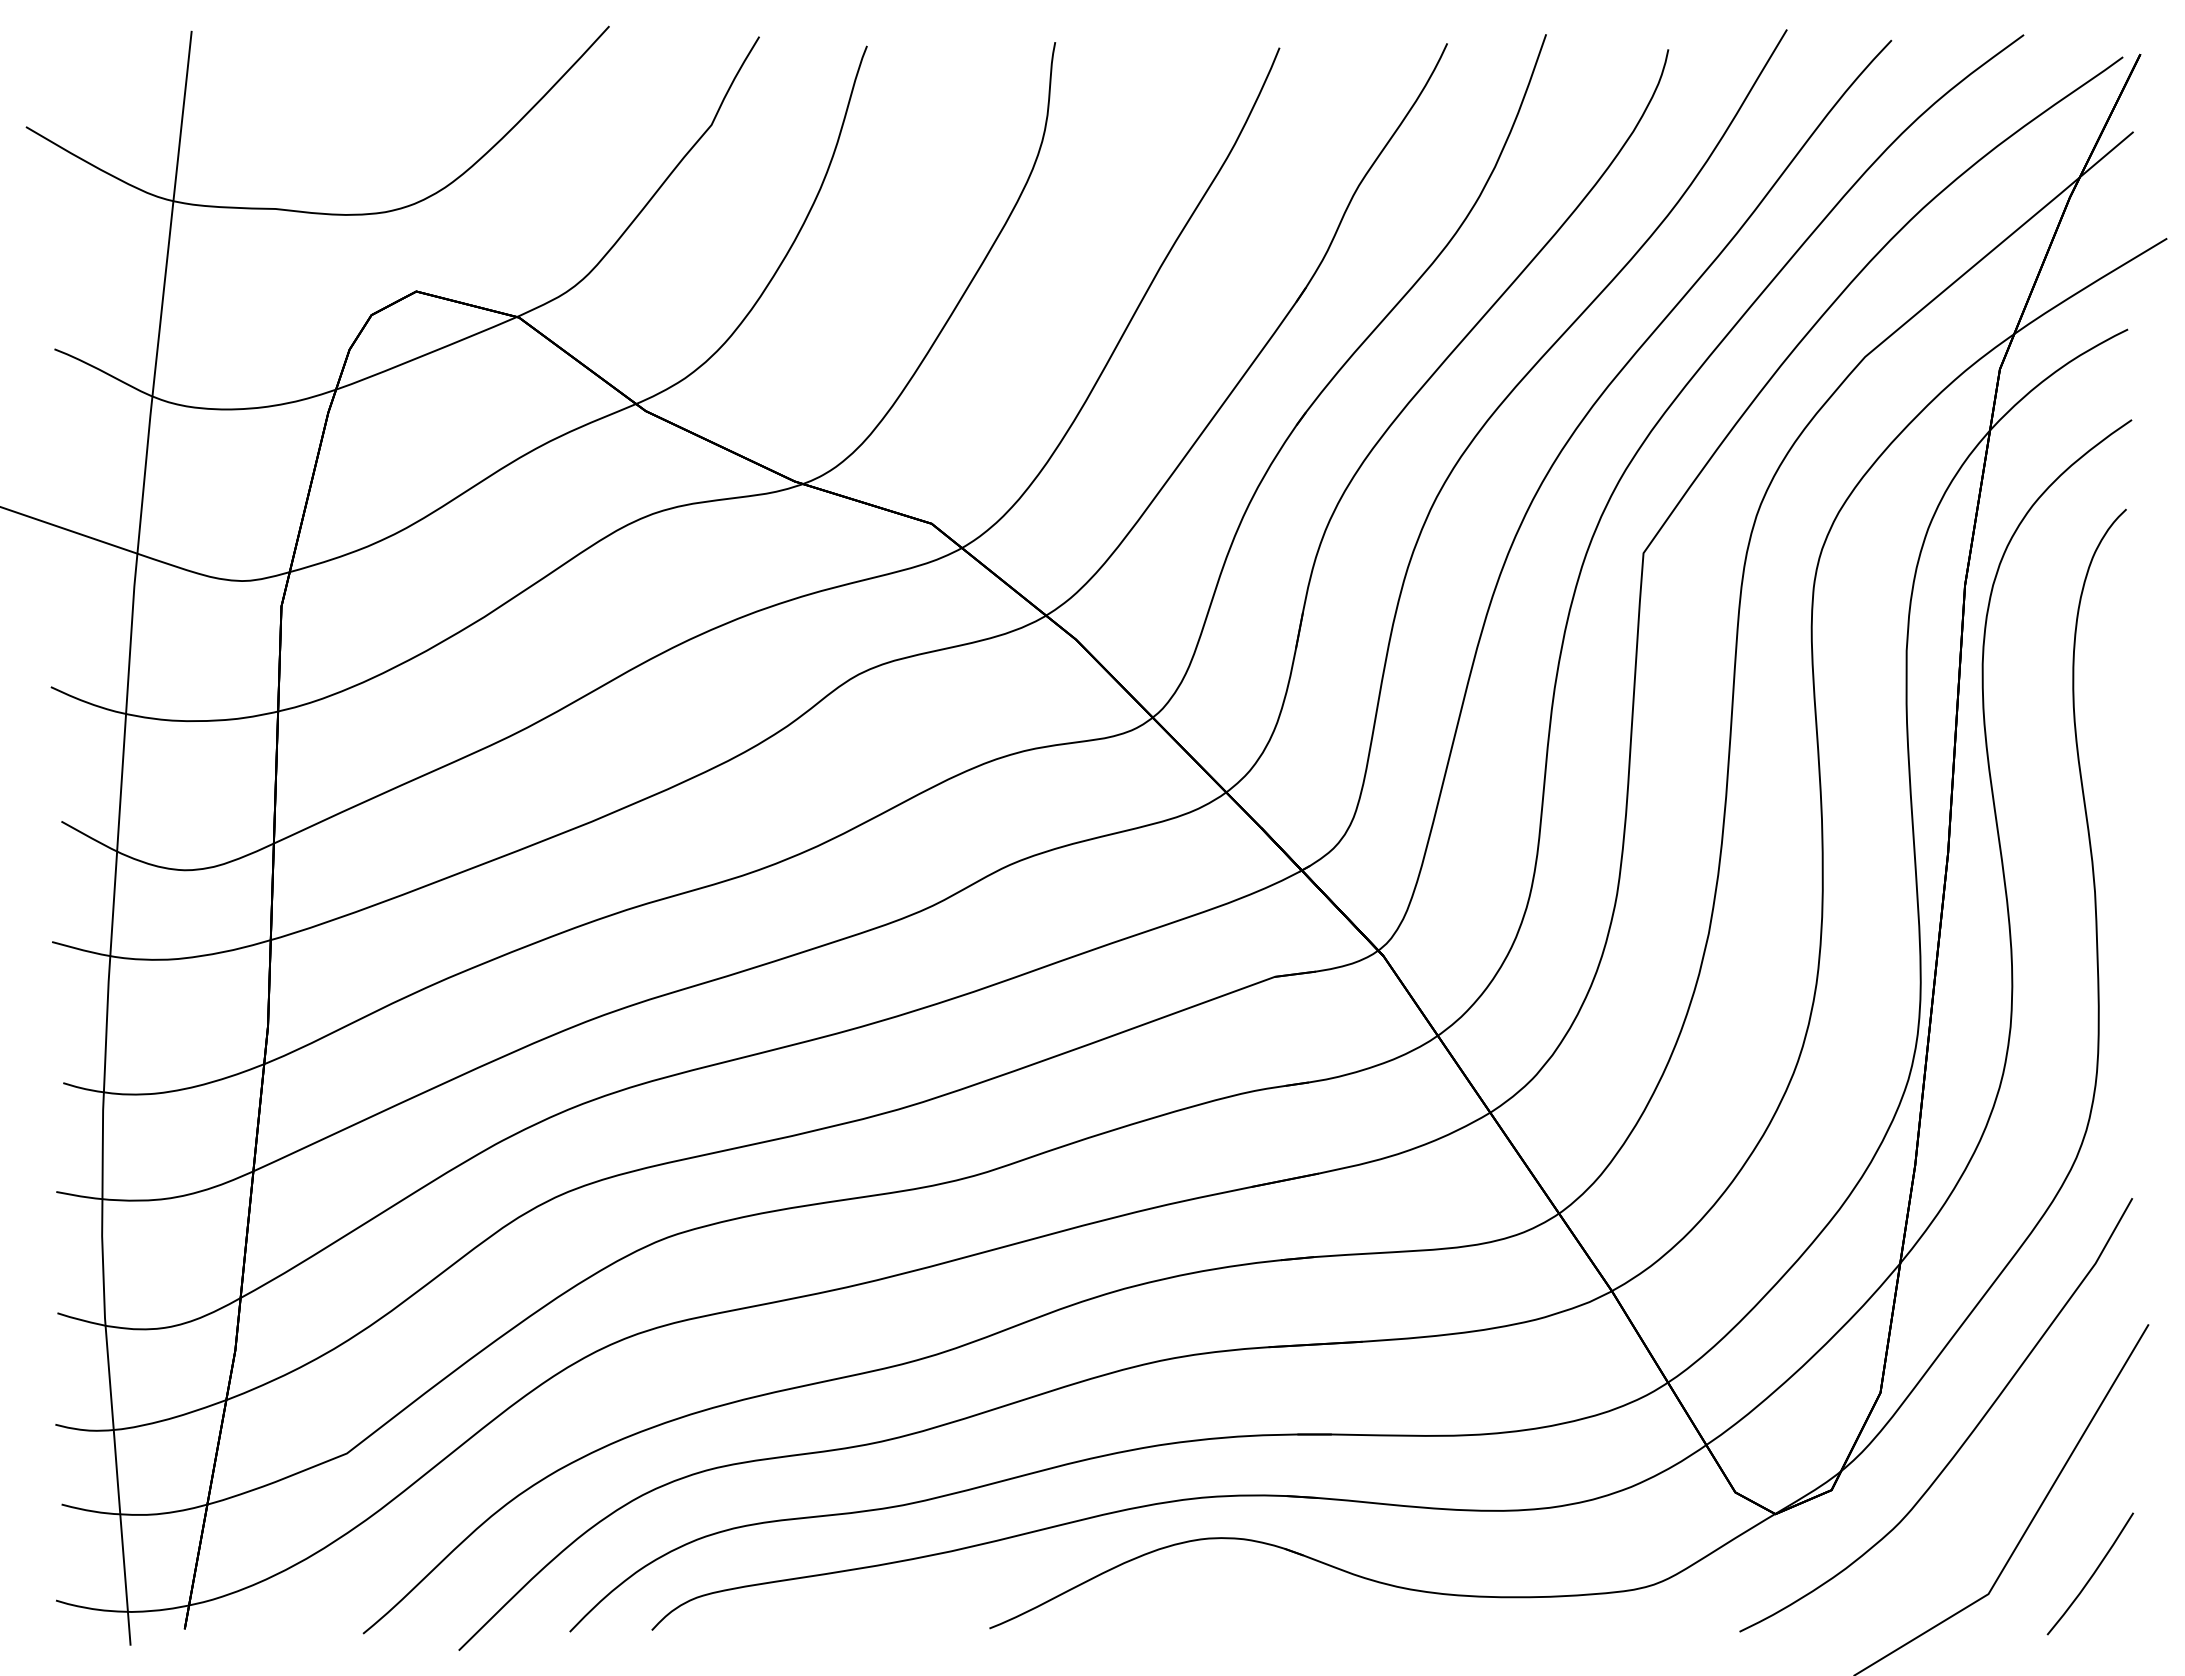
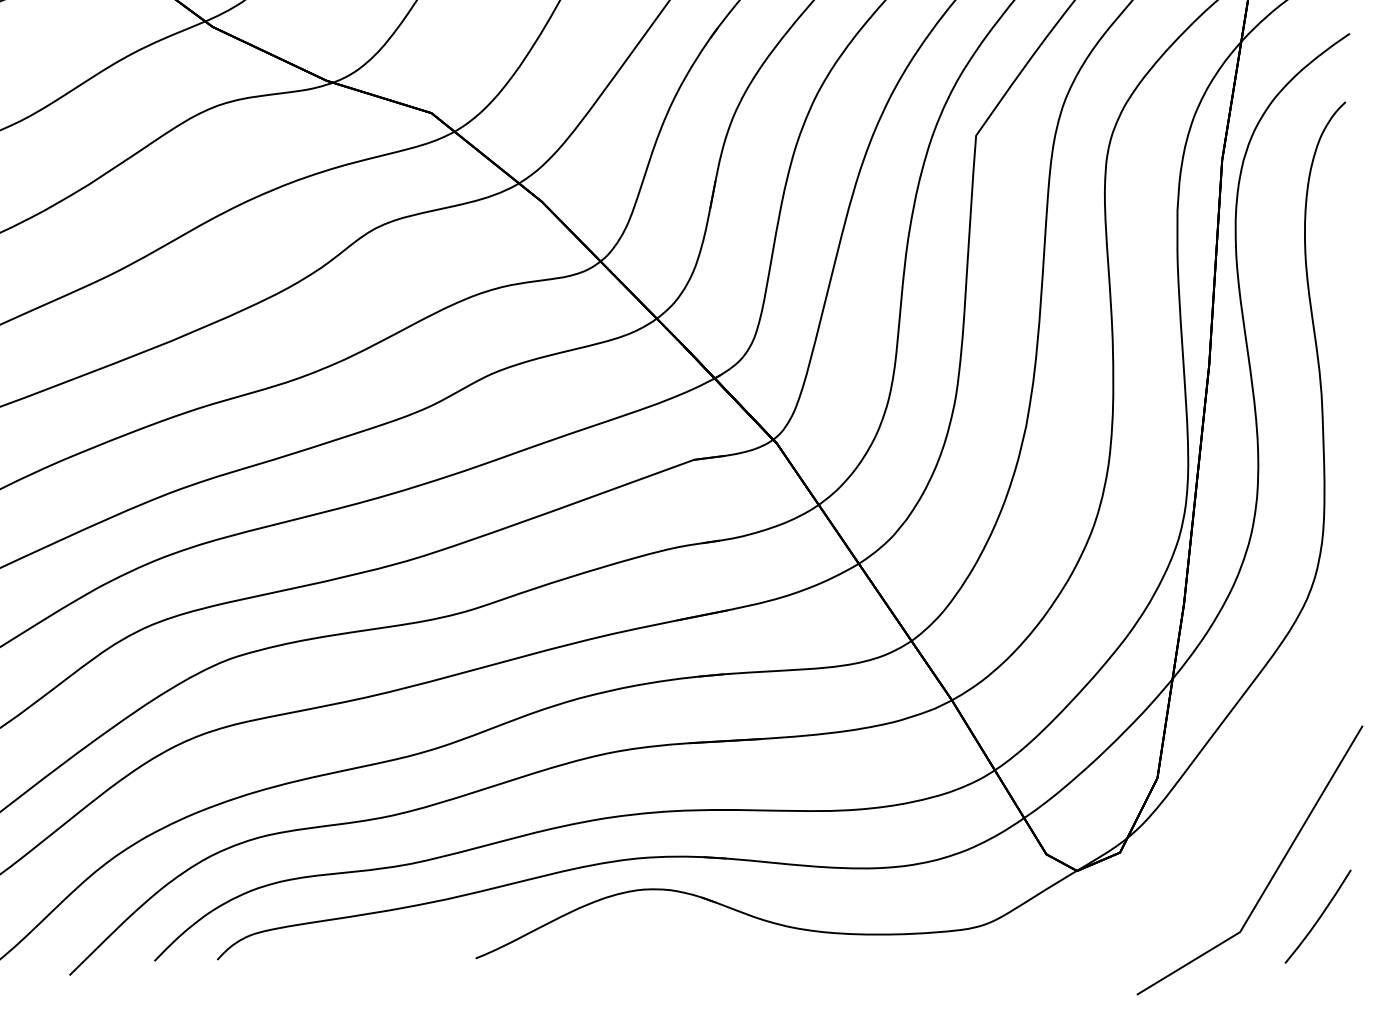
part: (1964, 1440) -> (1221, 814), removed

